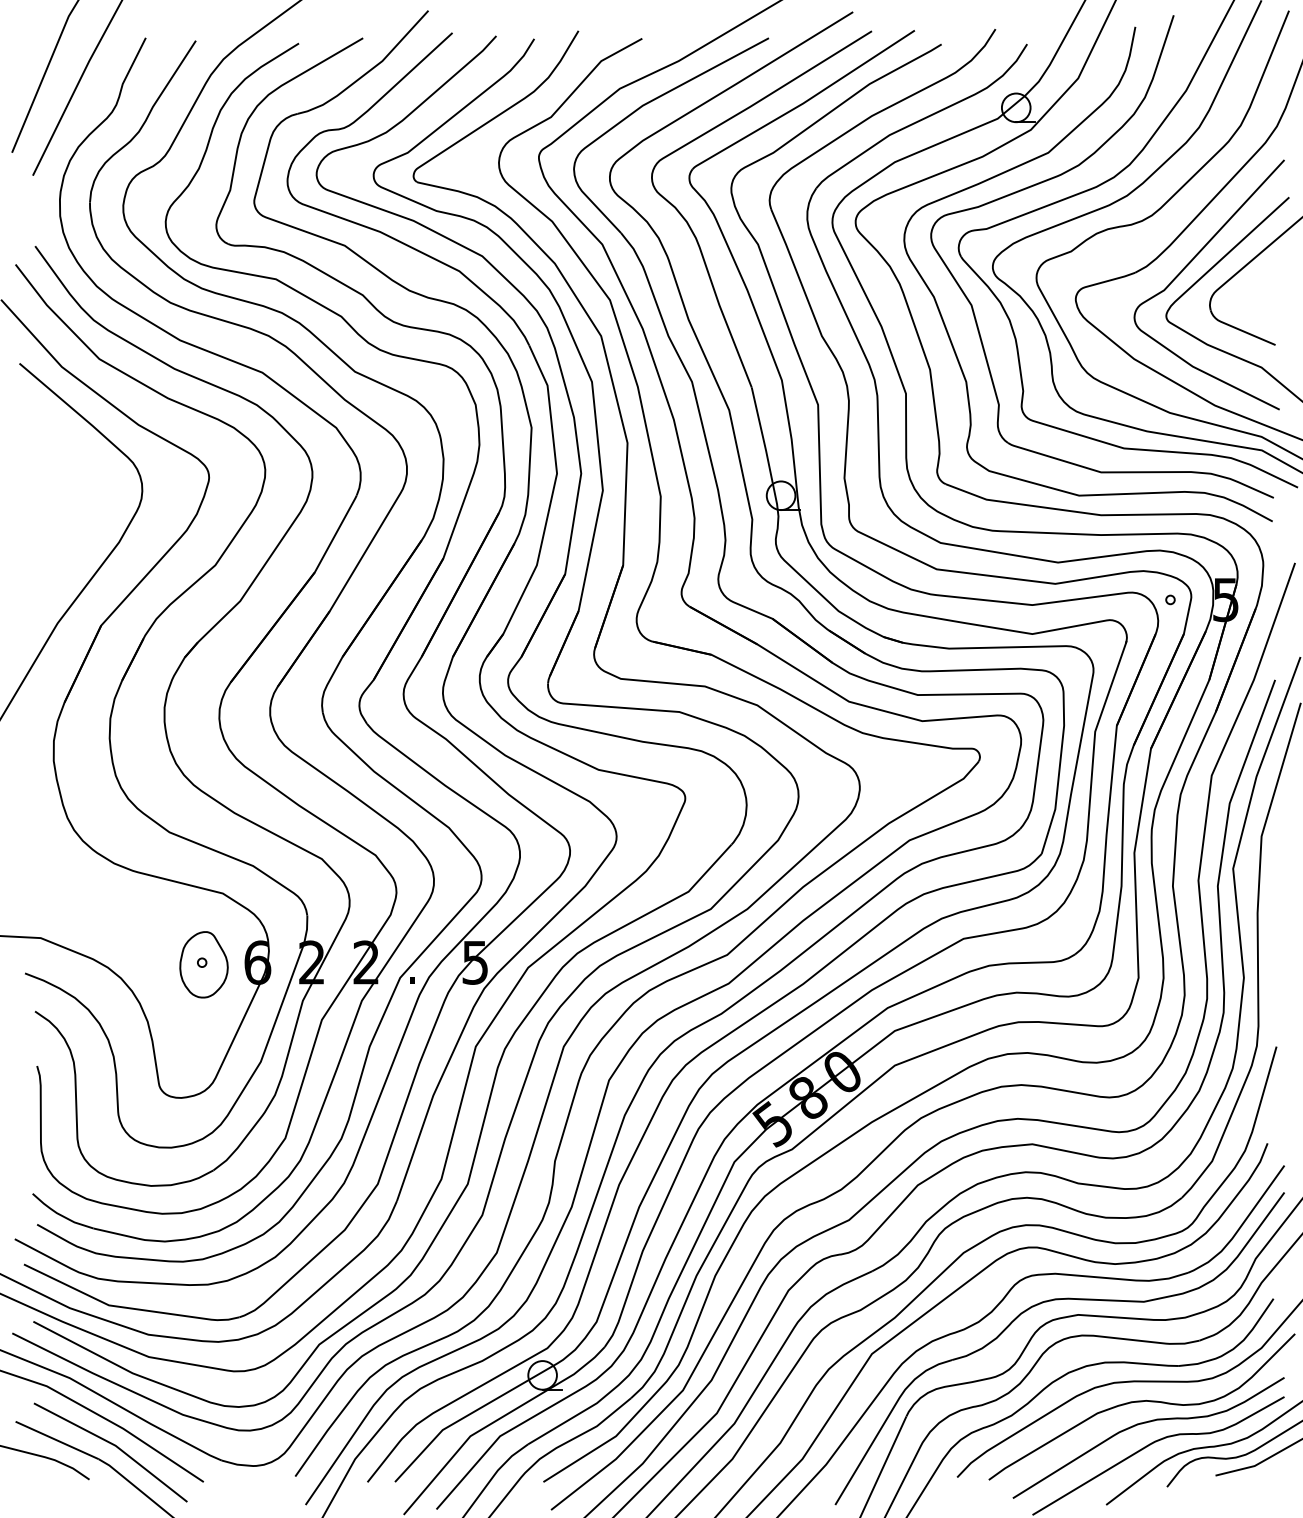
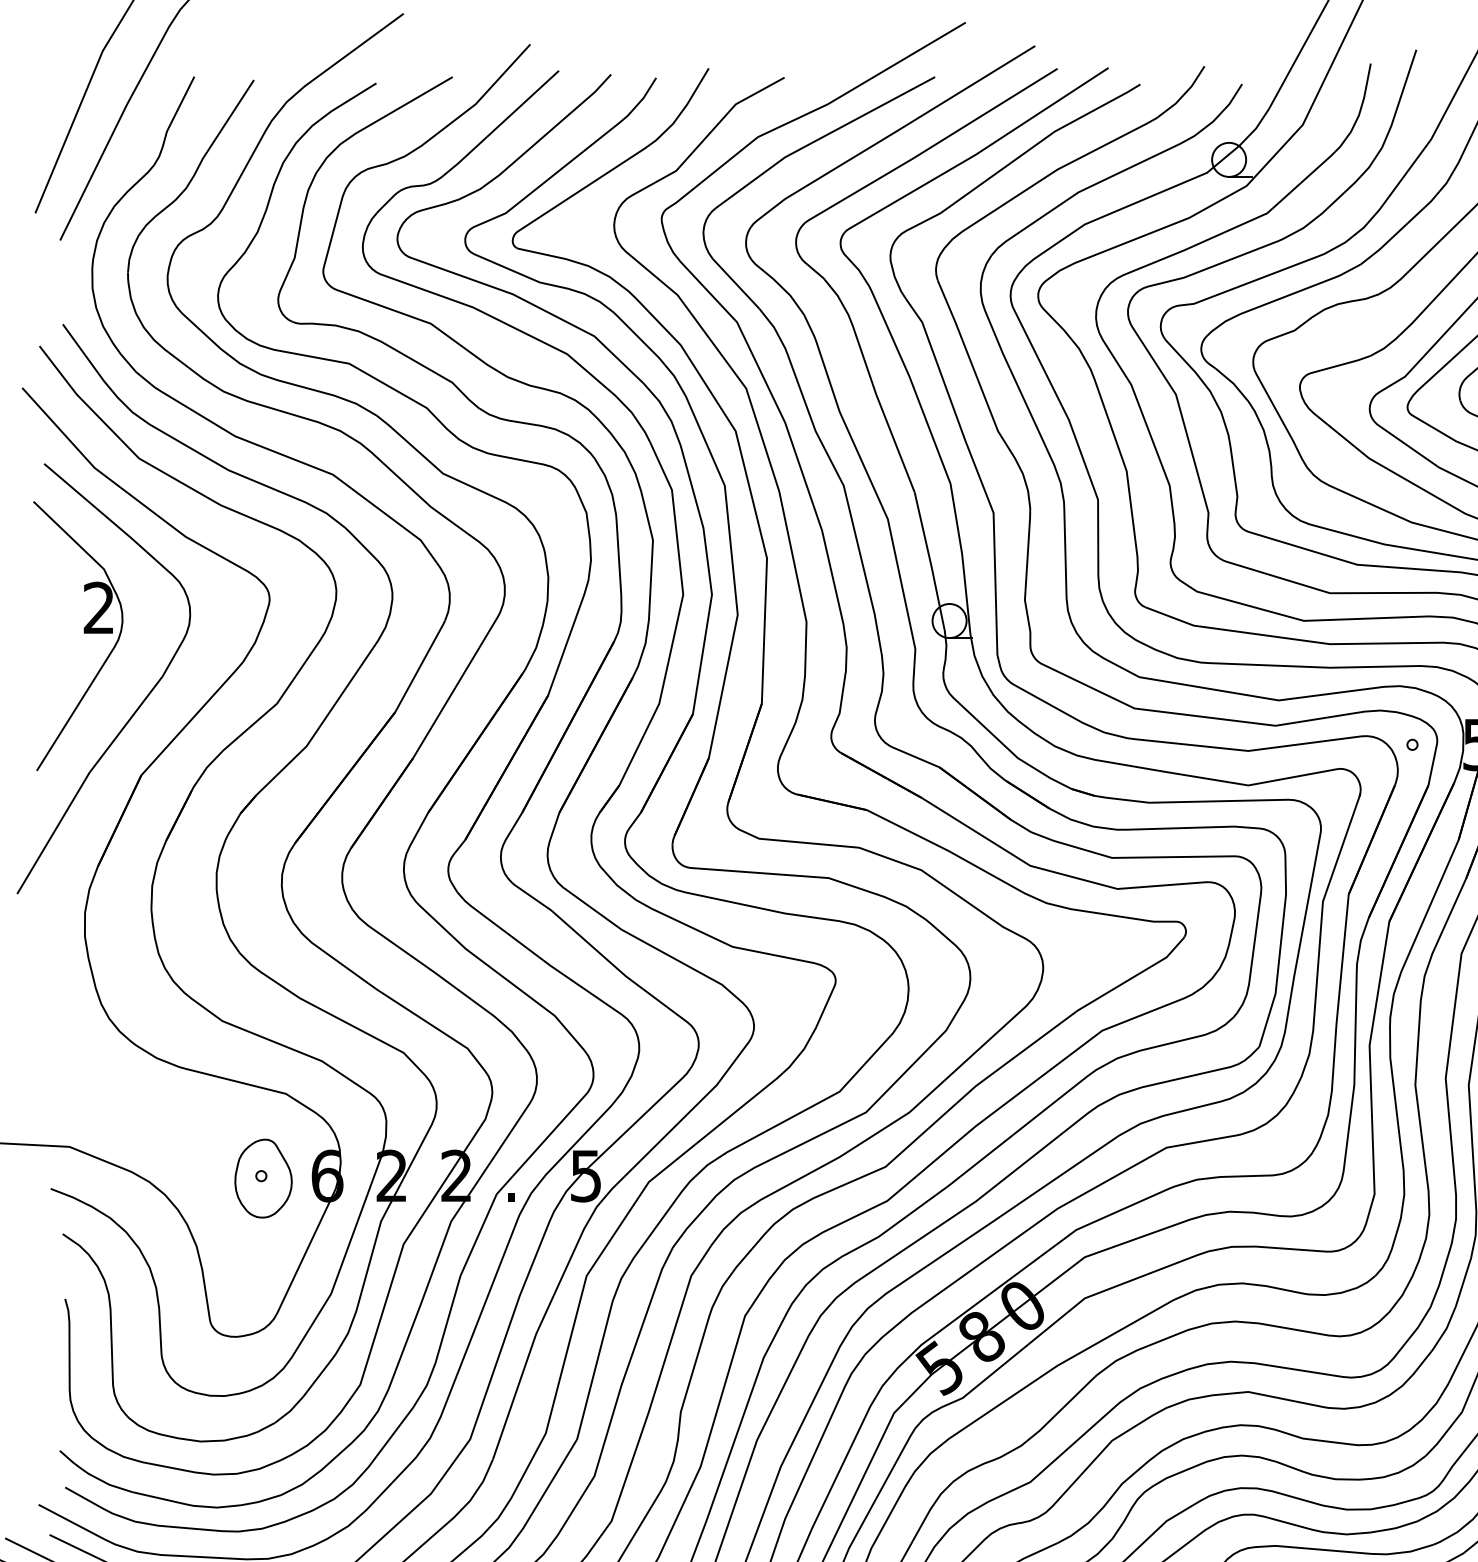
part: (48, 508) -> (78, 636), added

